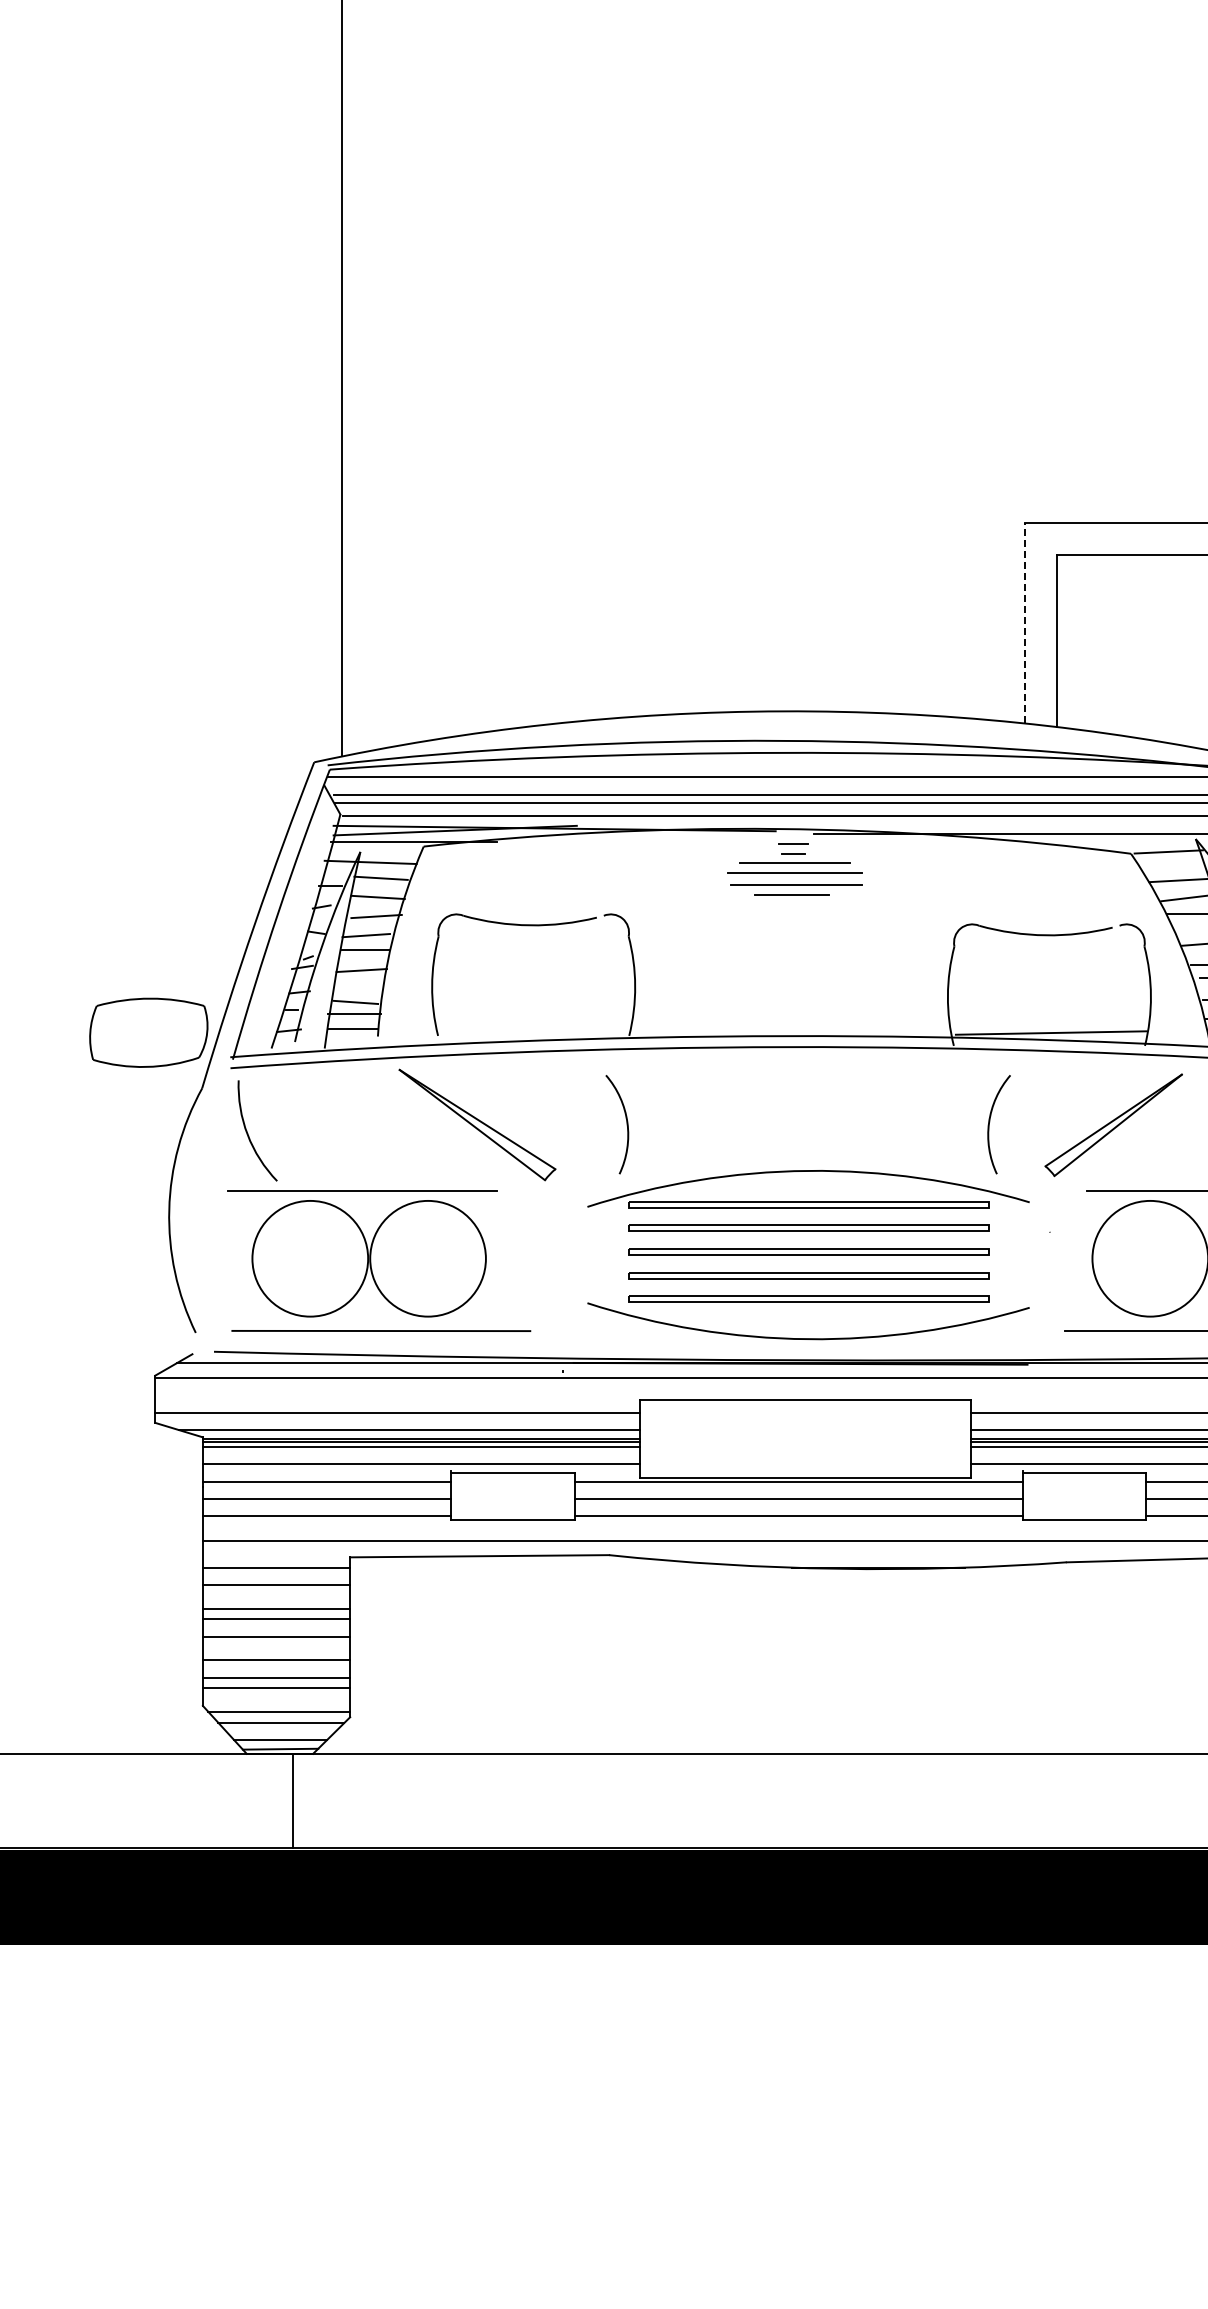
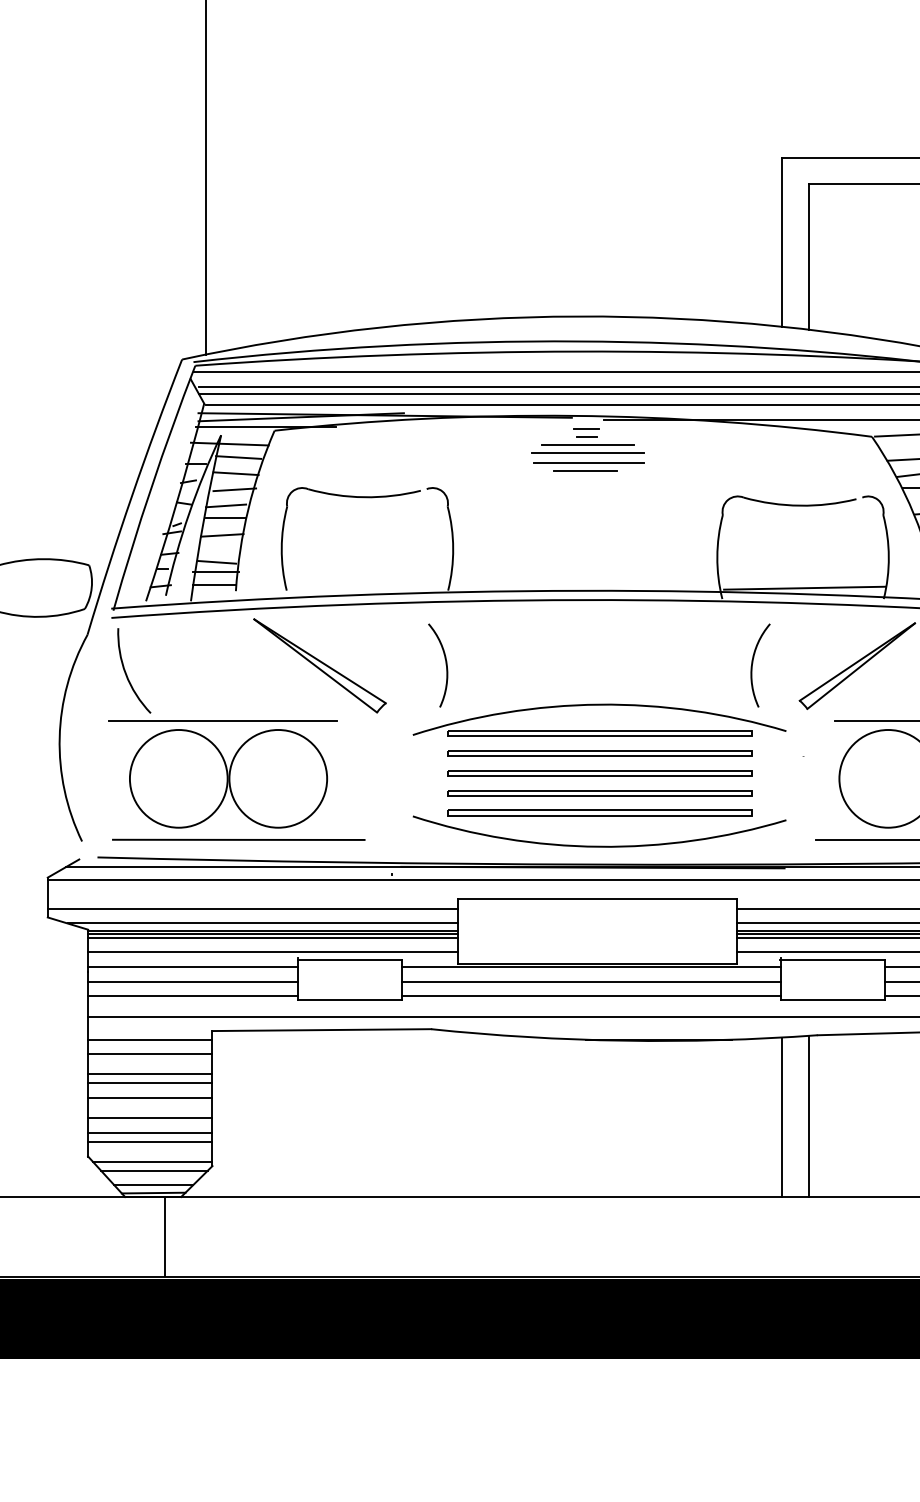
line: (1025, 622) -> (782, 241), dashed -> solid
line: (1056, 1658) -> (809, 1116), added
line: (1025, 1659) -> (782, 1117), added

